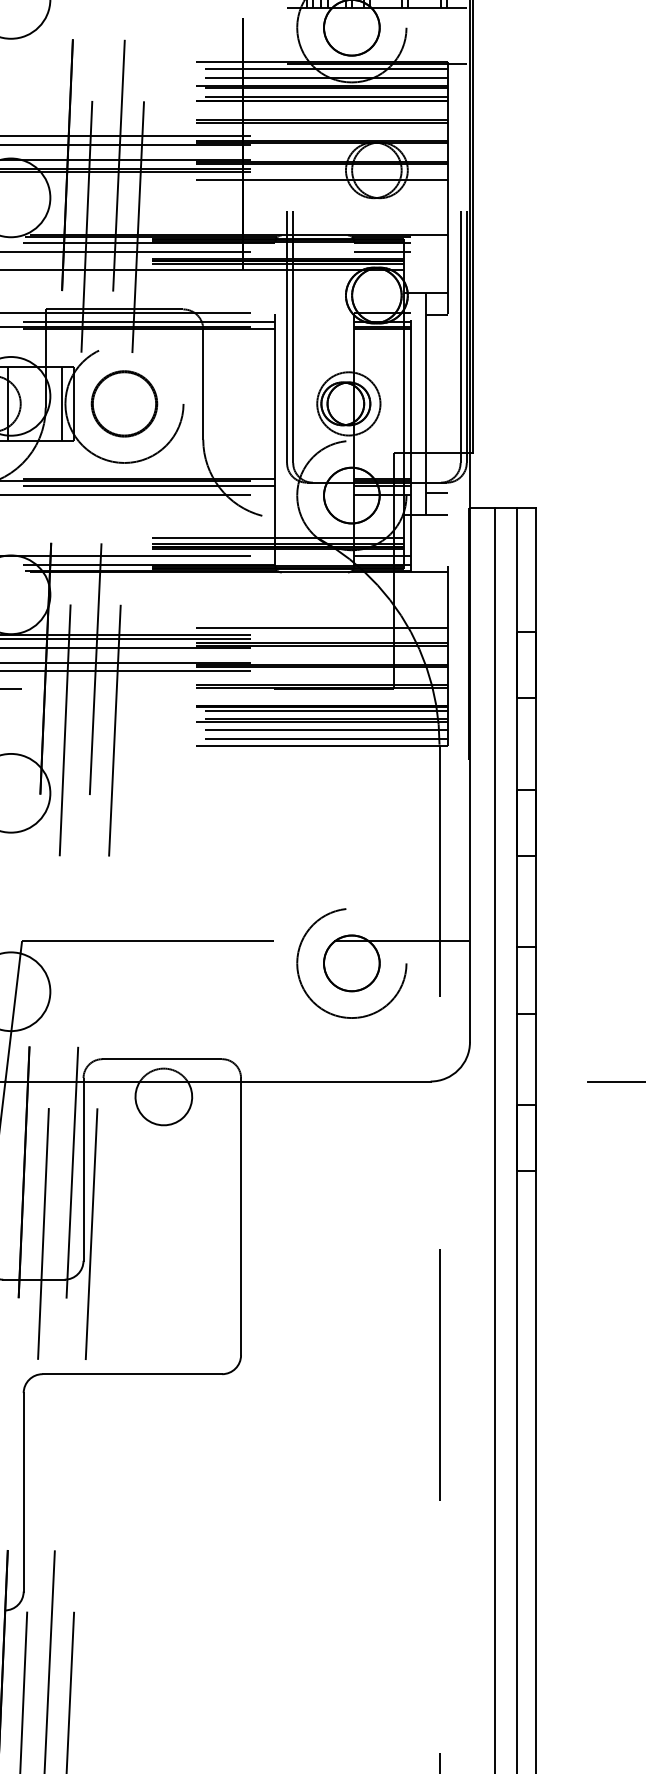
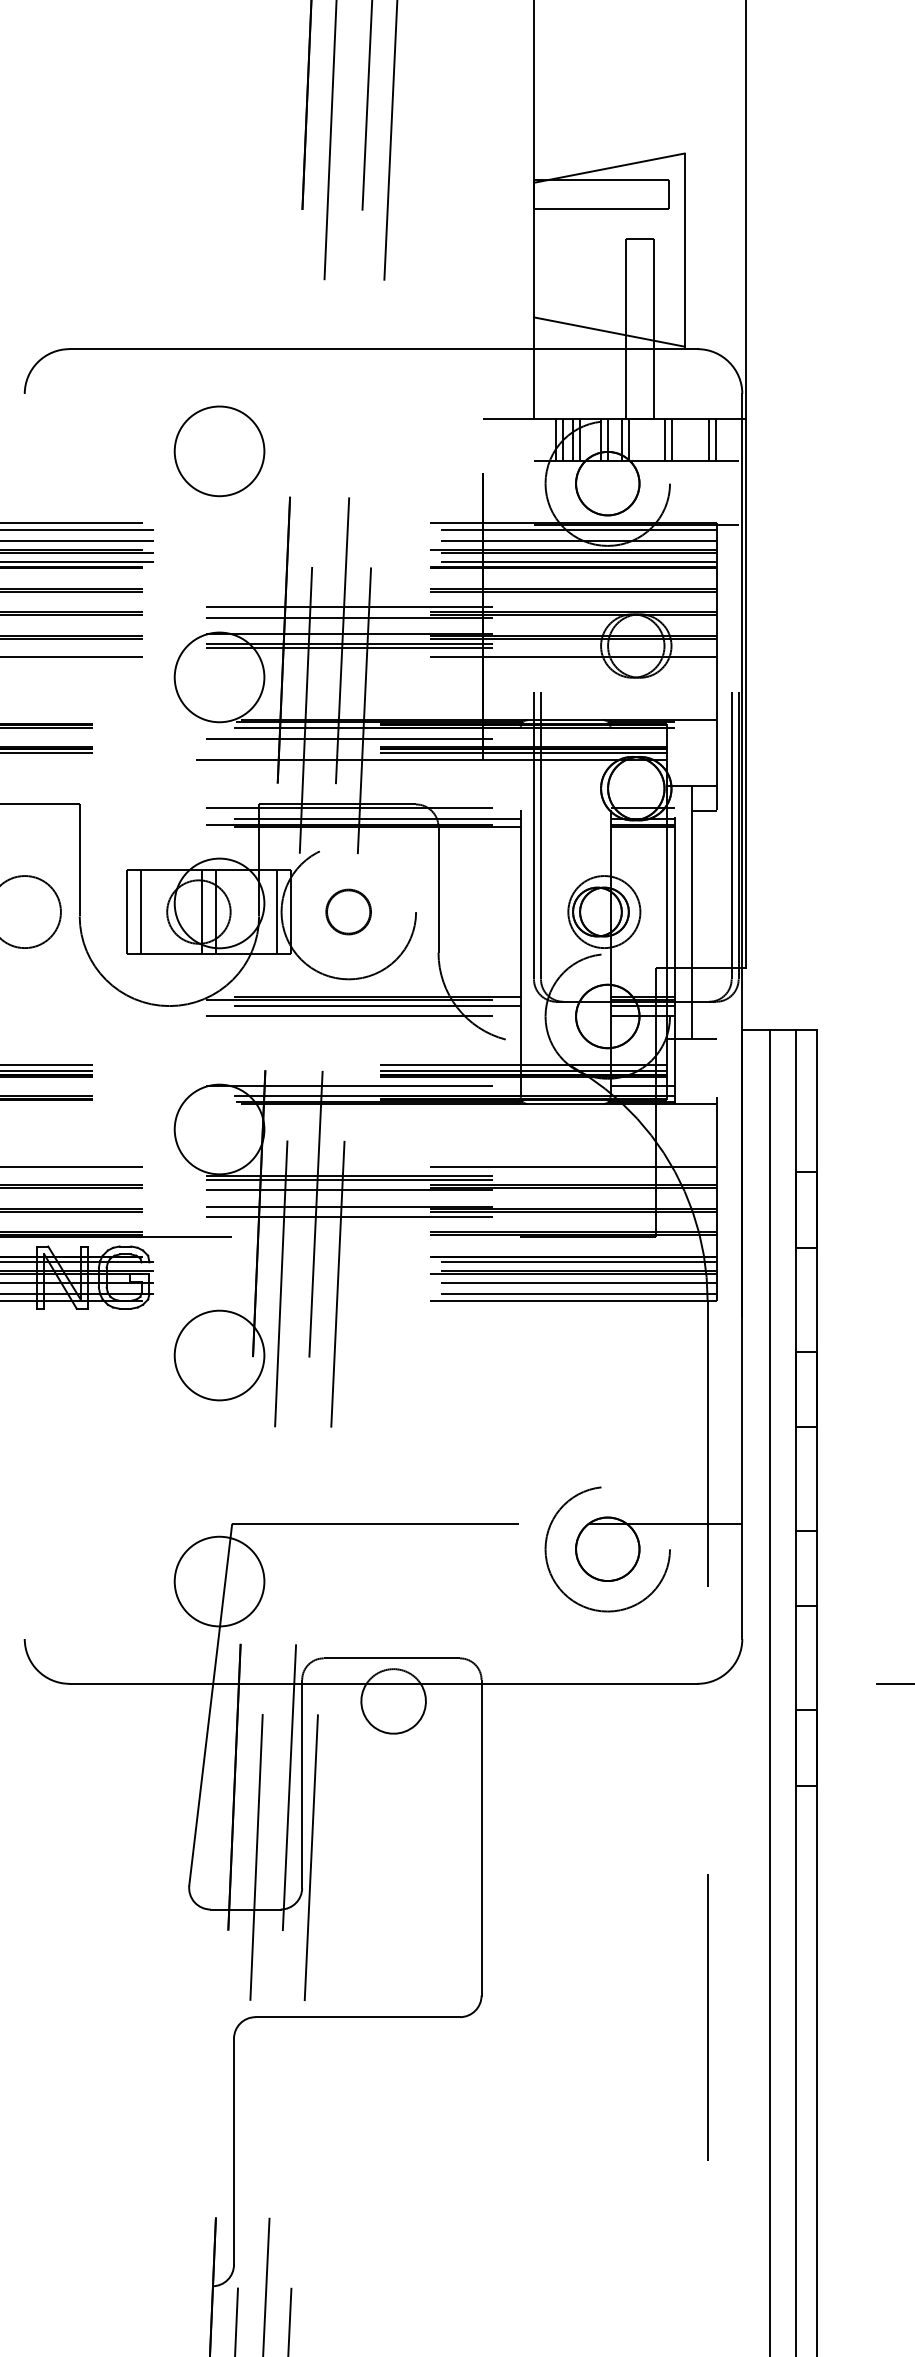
line: (382, 251) -> (642, 738), removed
part: (124, 403) -> (348, 911), size x0.6
line: (436, 492) -> (704, 1013), removed

